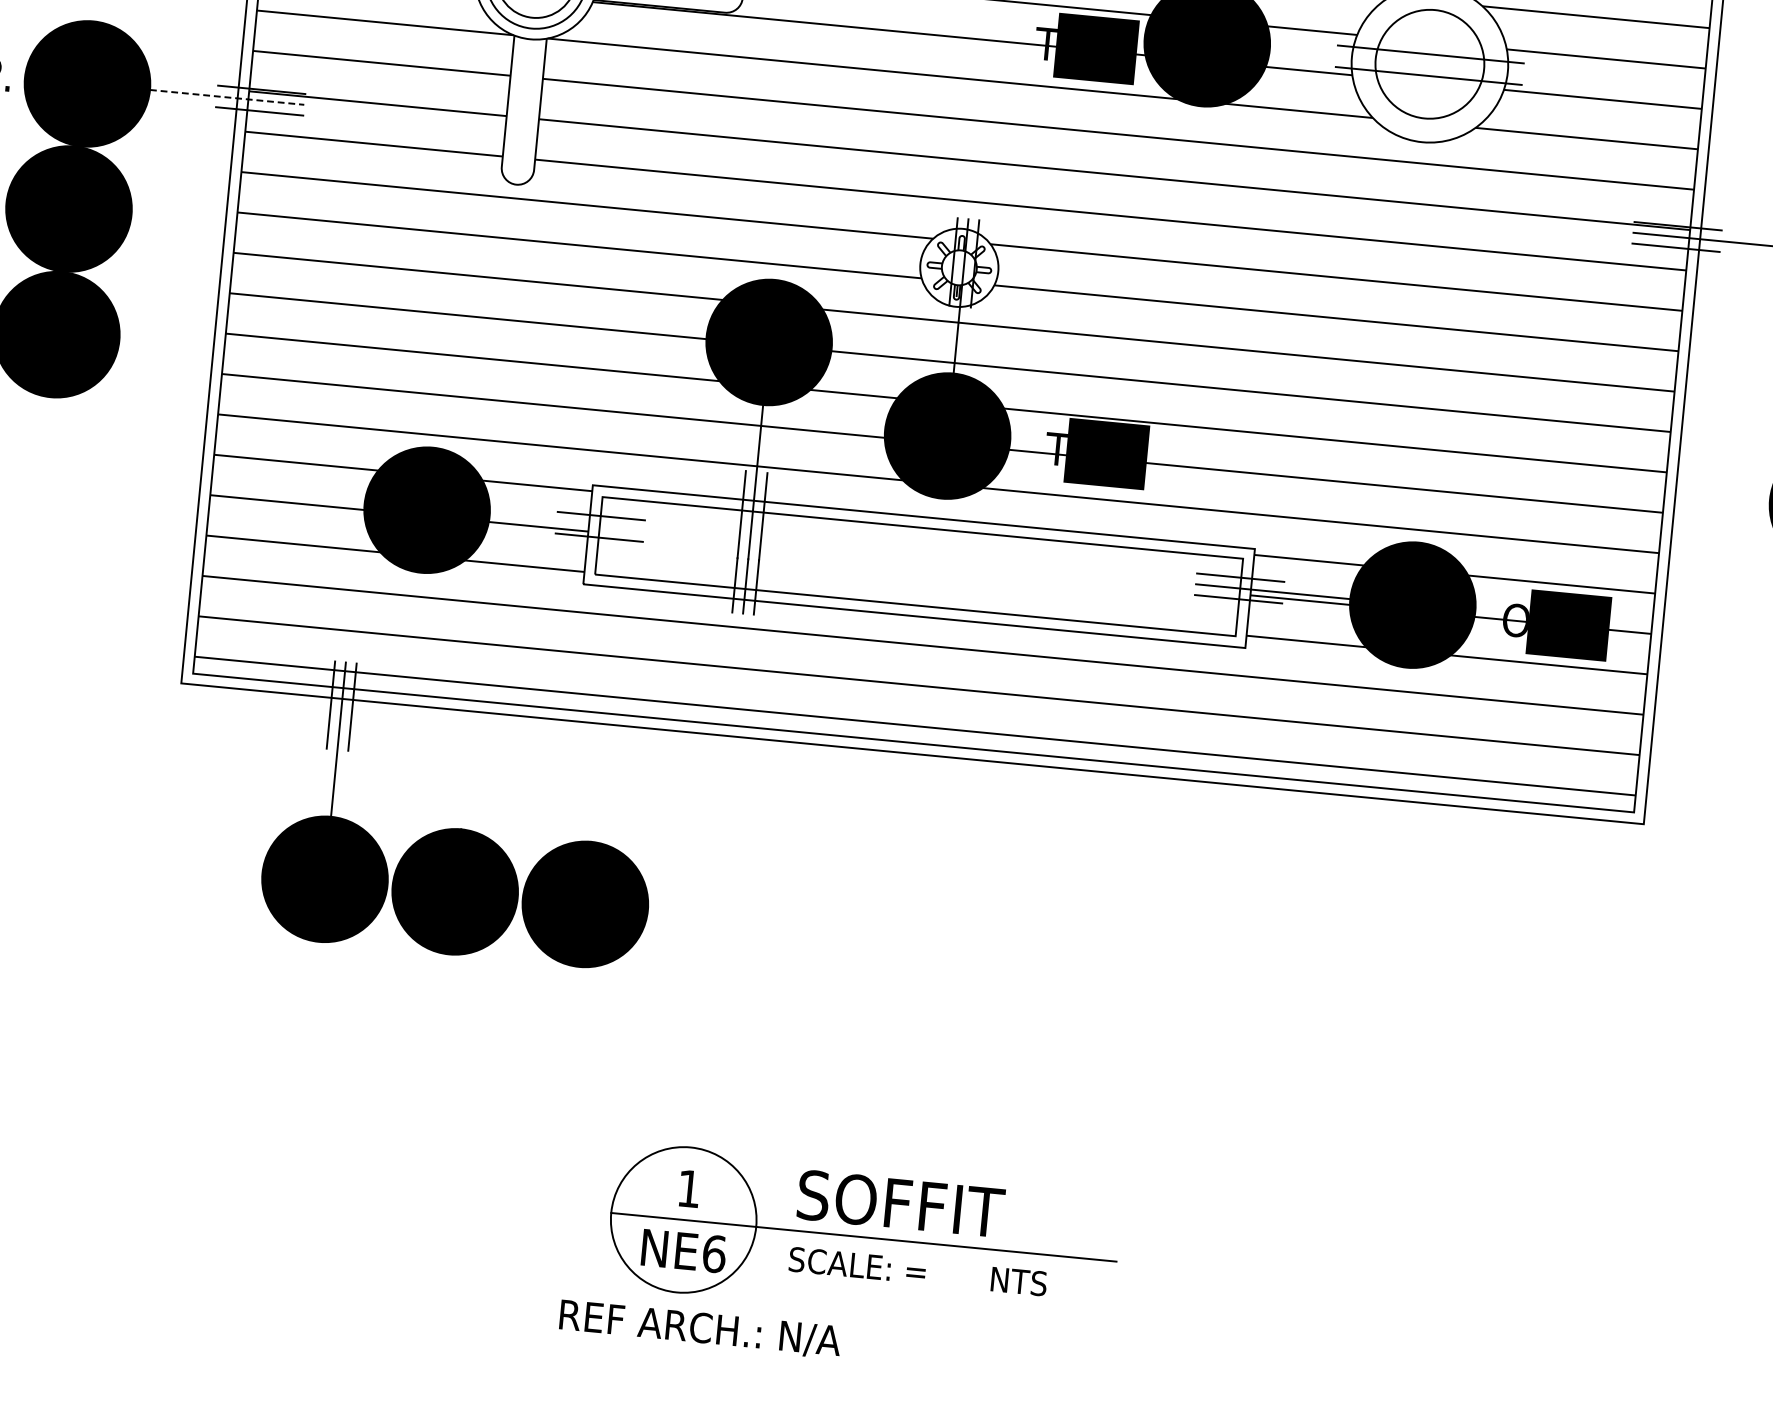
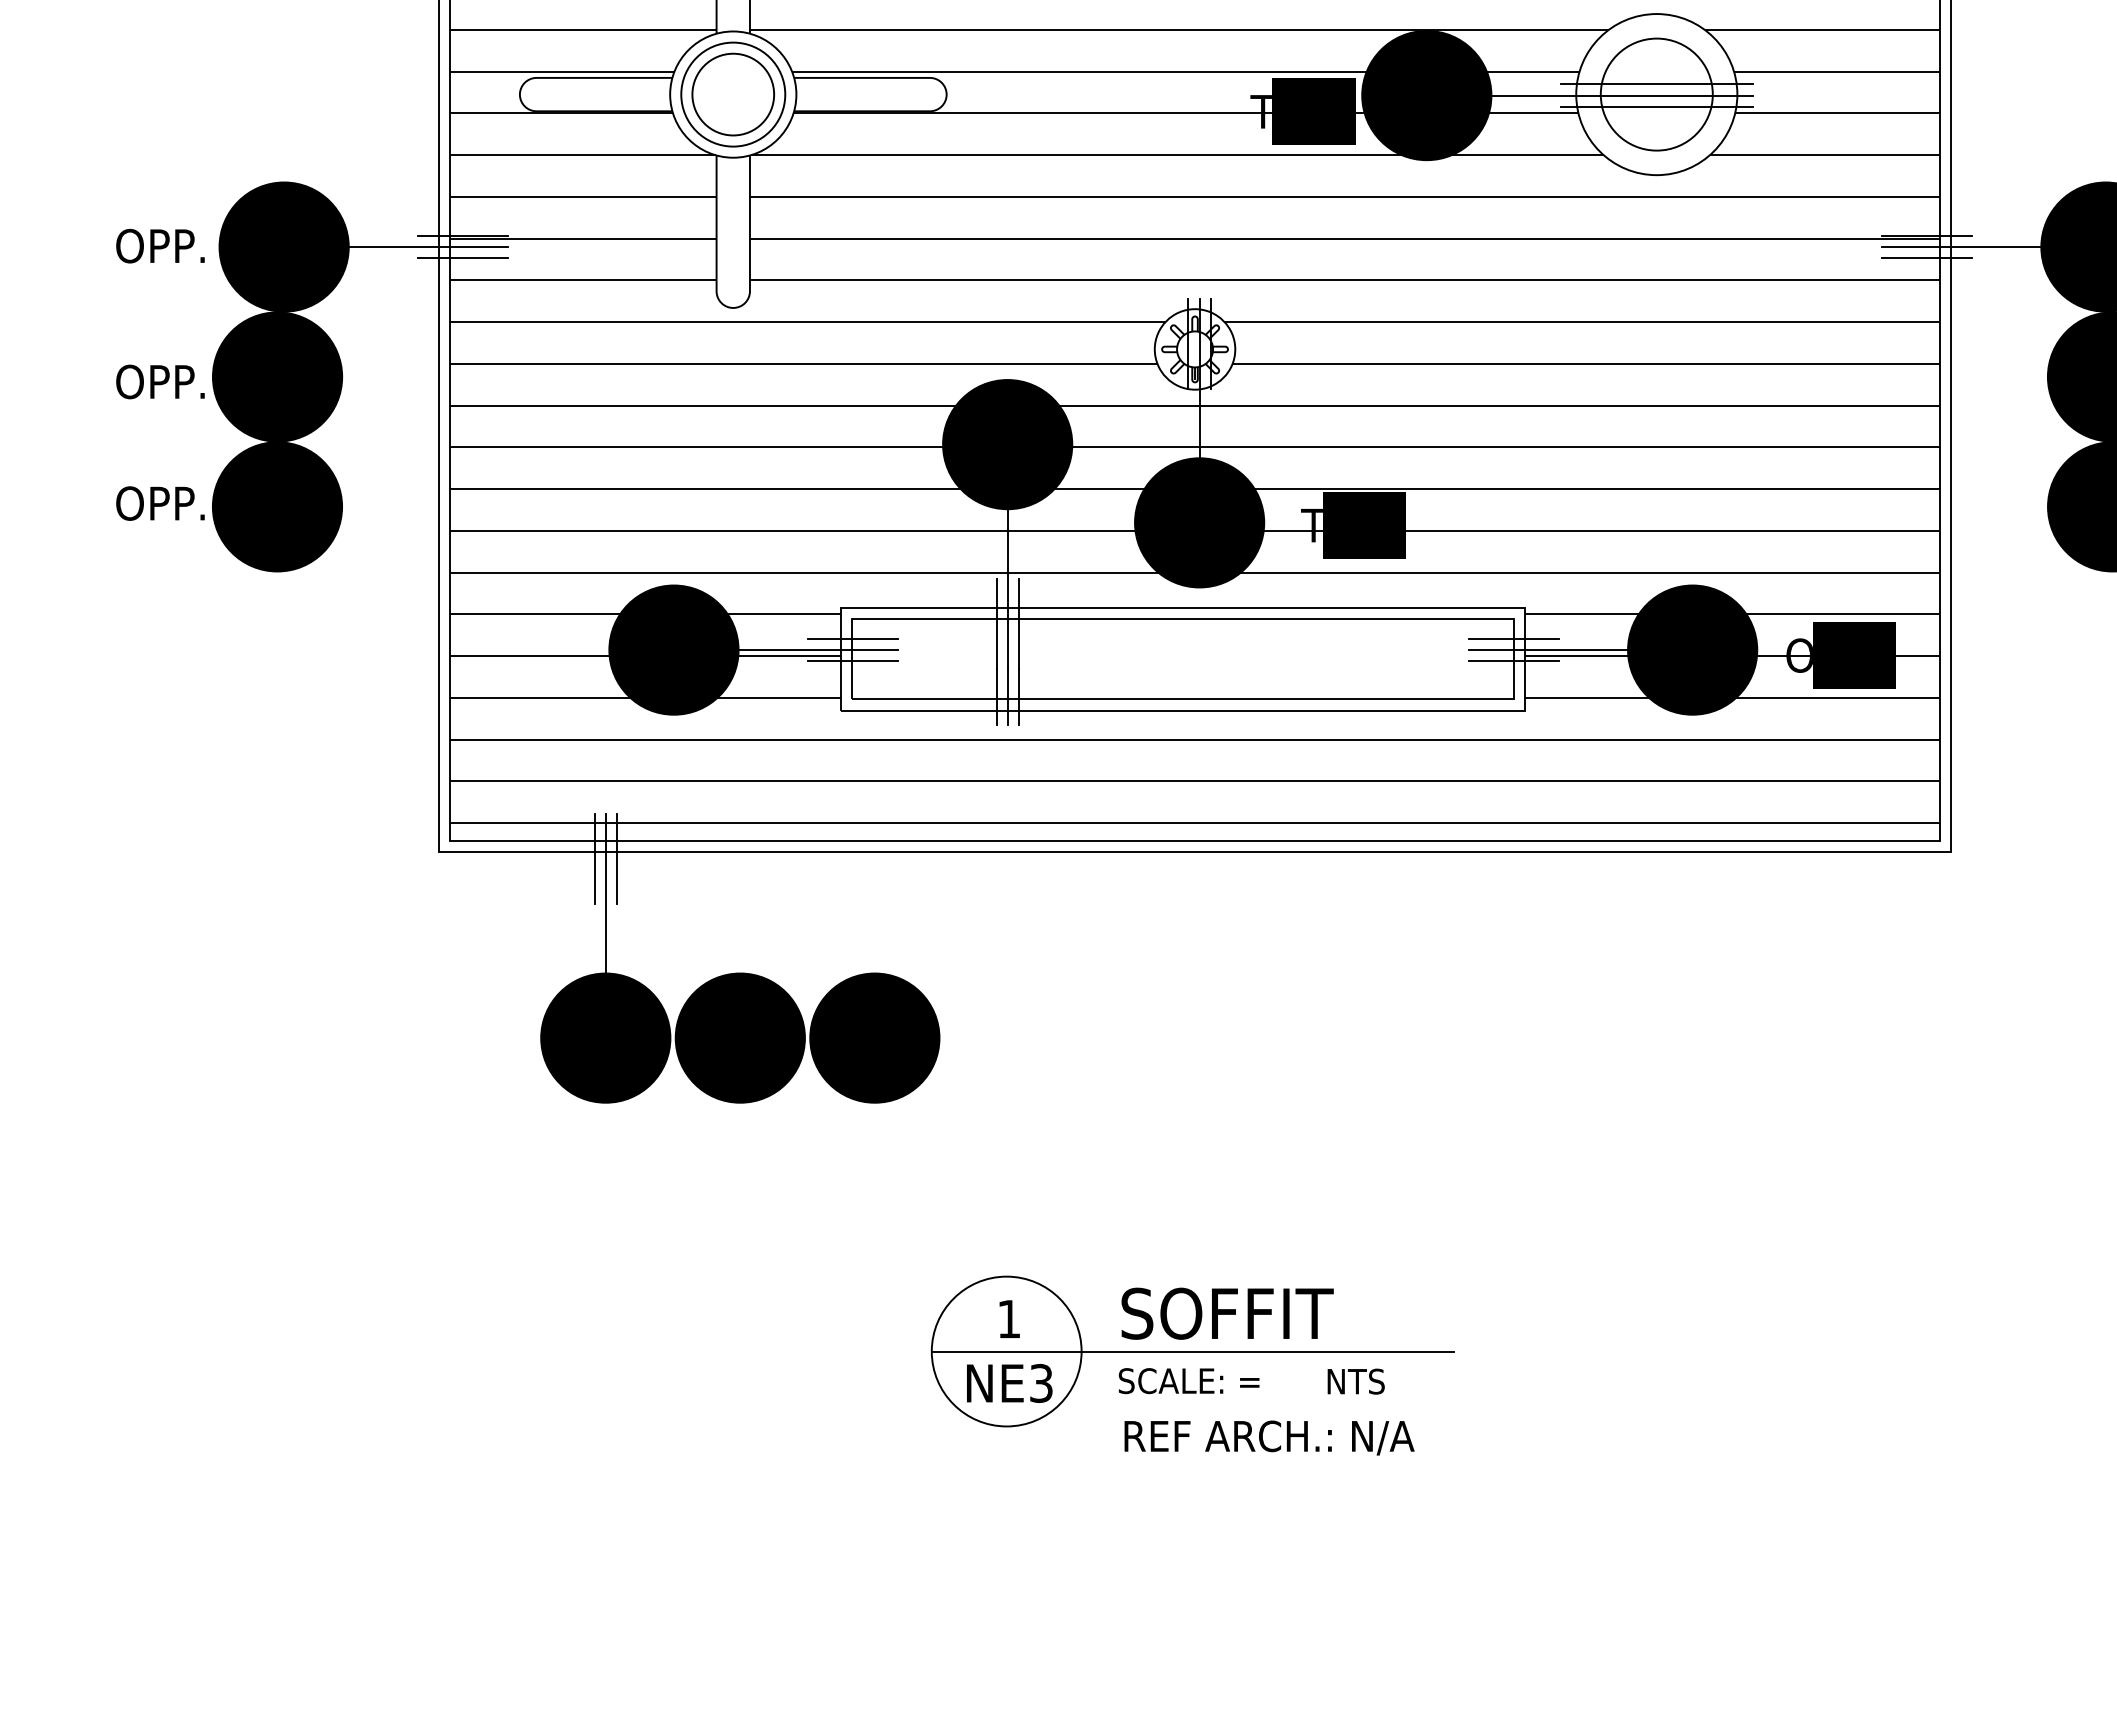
line: (1395, 61) -> (1621, 95), added
line: (227, 97) -> (428, 247), dashed -> solid
line: (566, 524) -> (818, 650), added
text: (714, 1253) -> (1041, 1382), NE6 -> NE3
text: (700, 1328) -> (1269, 1437), moved

